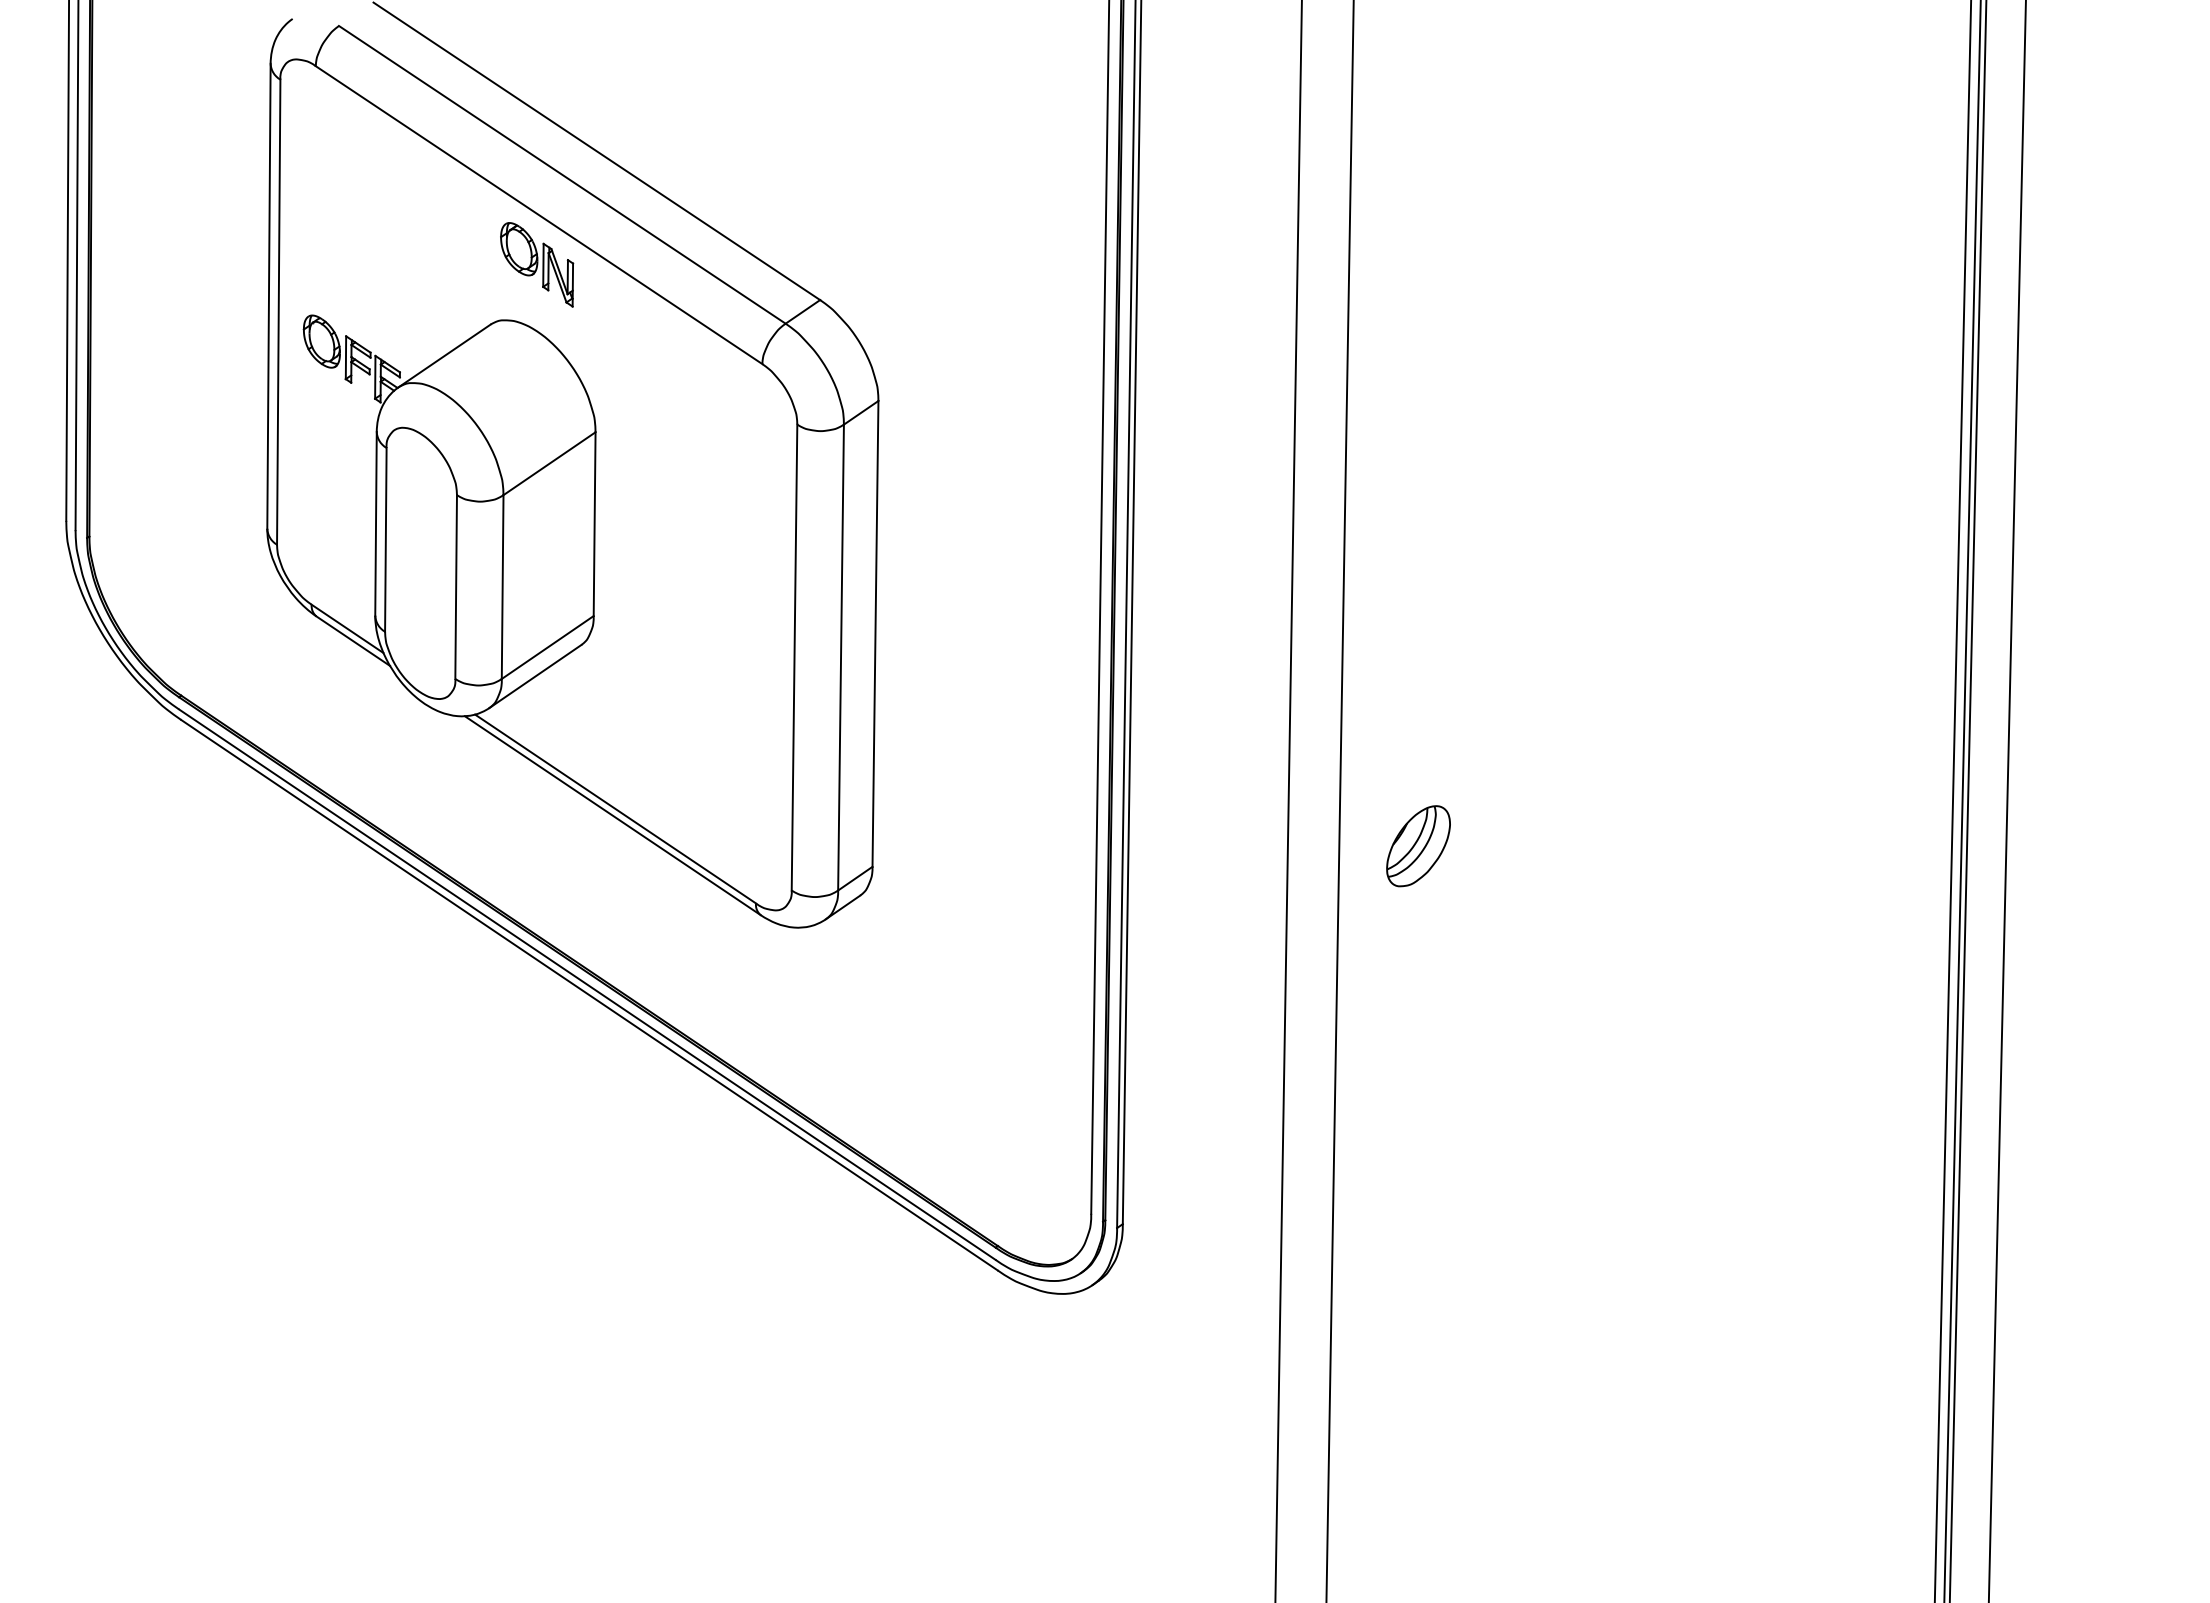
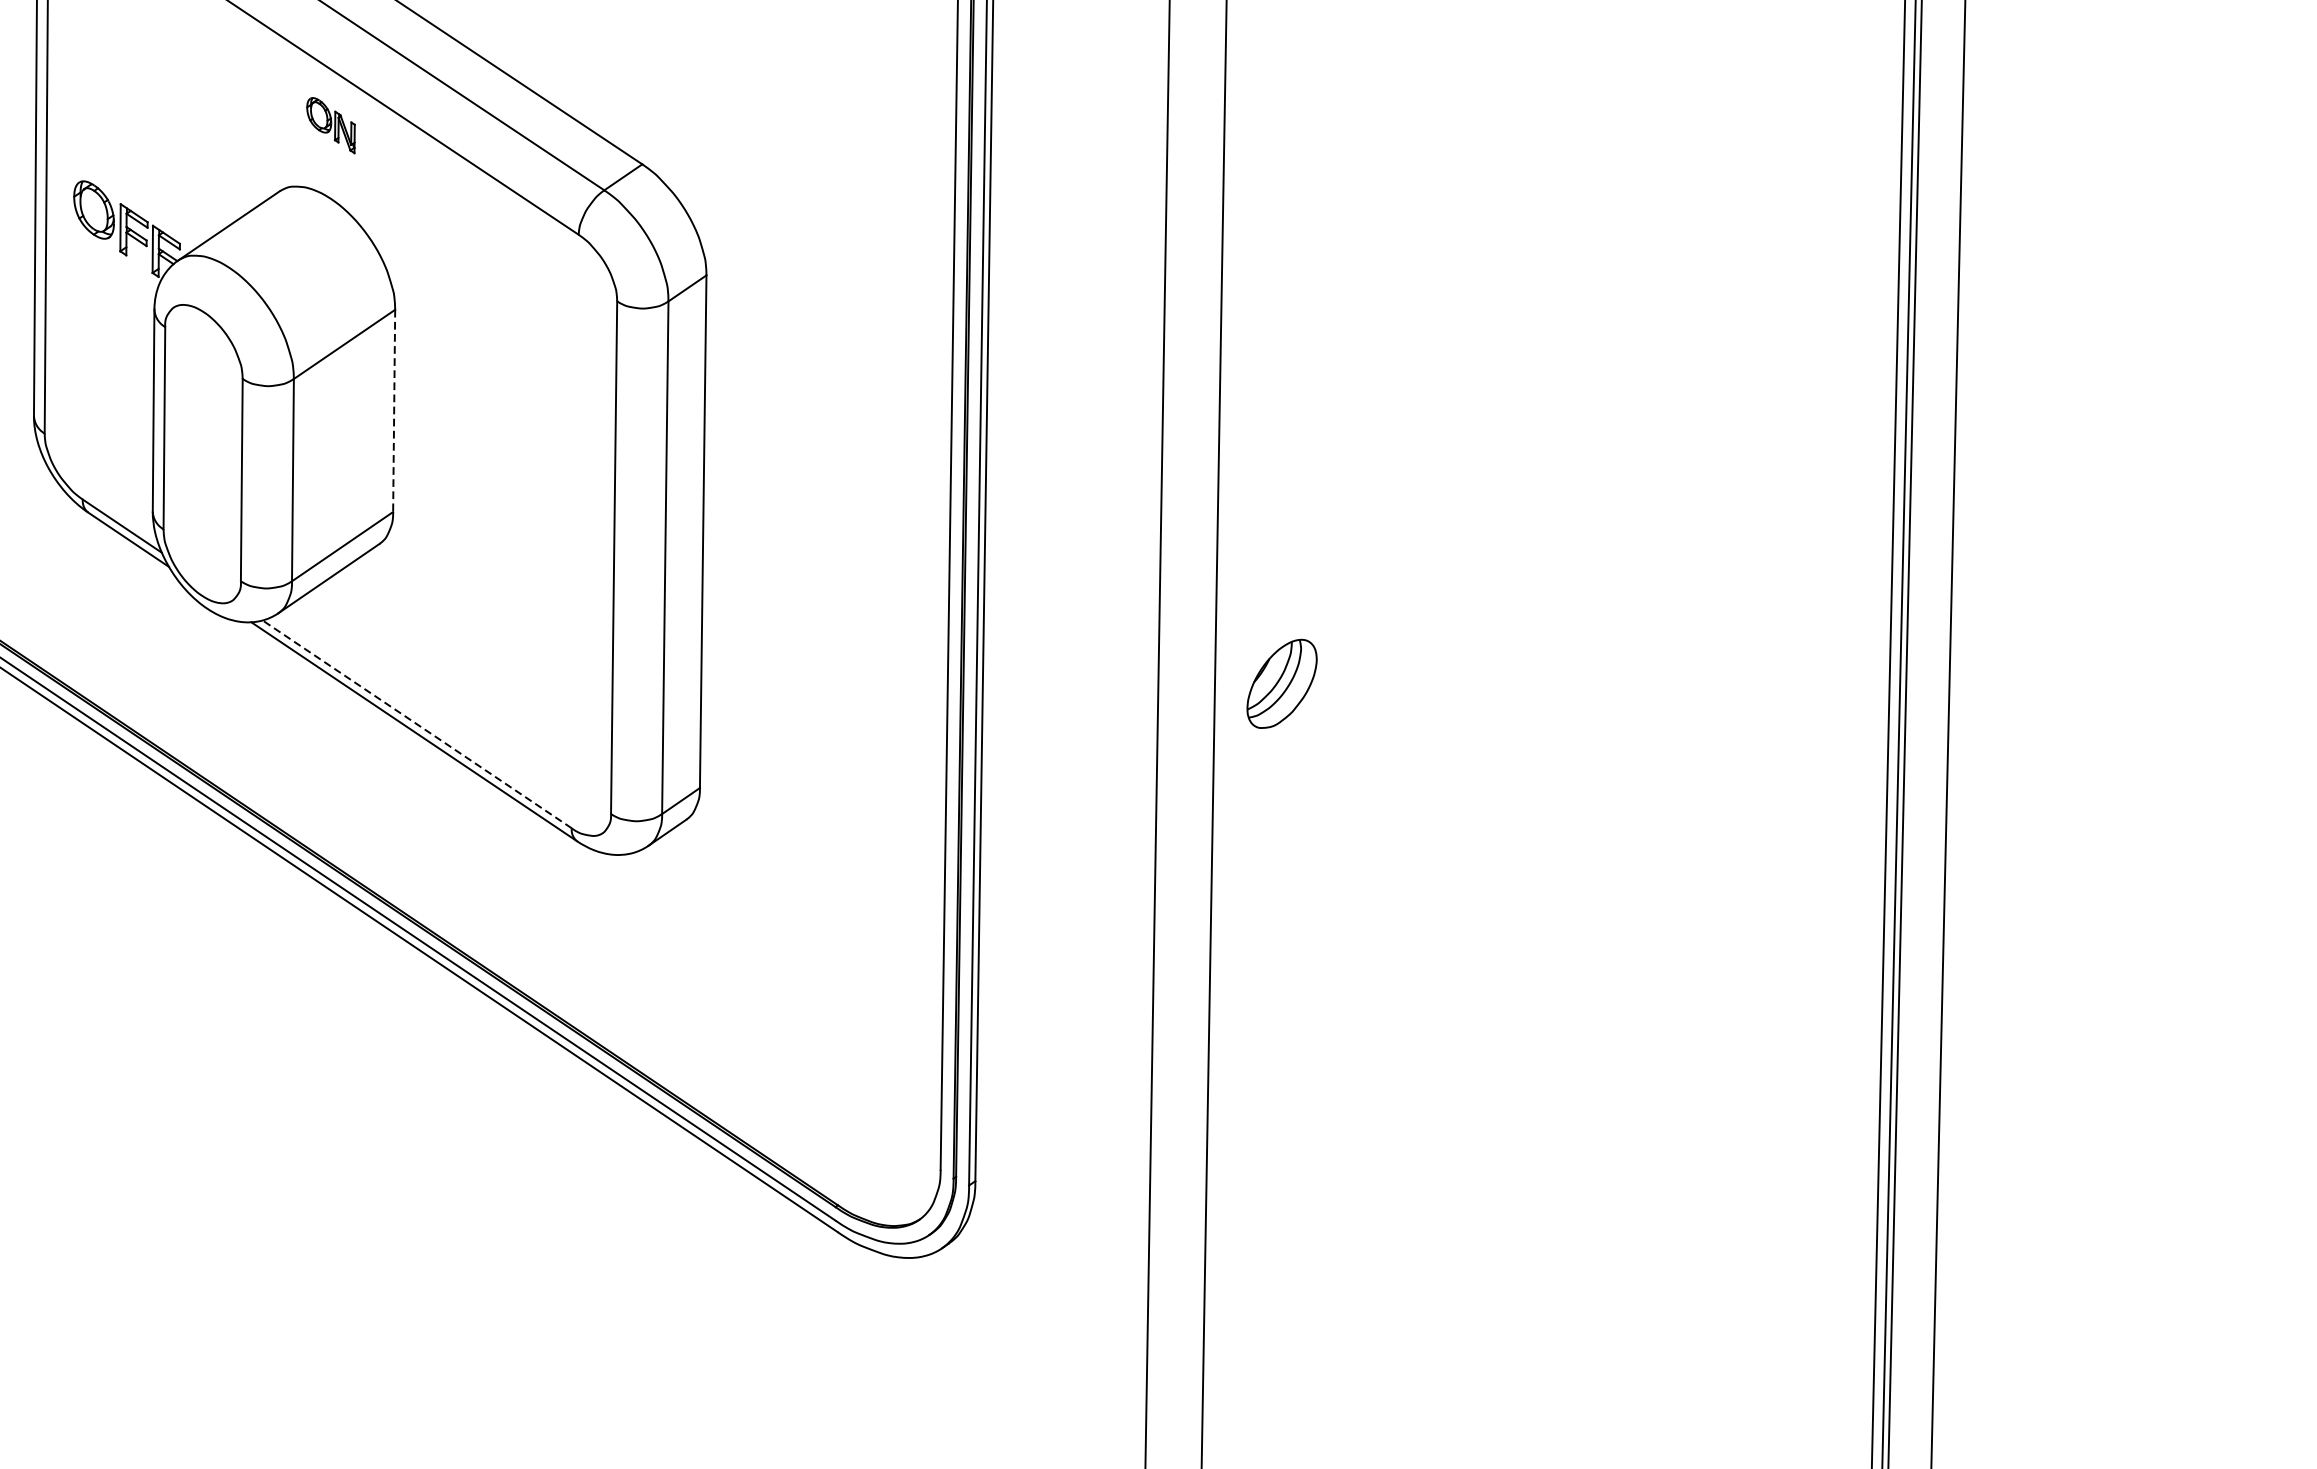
part: (537, 264) -> (331, 125), size x0.6
line: (594, 524) -> (394, 411), solid -> dashed
line: (615, 808) -> (417, 723), solid -> dashed
part: (1418, 846) -> (1282, 684), moved

